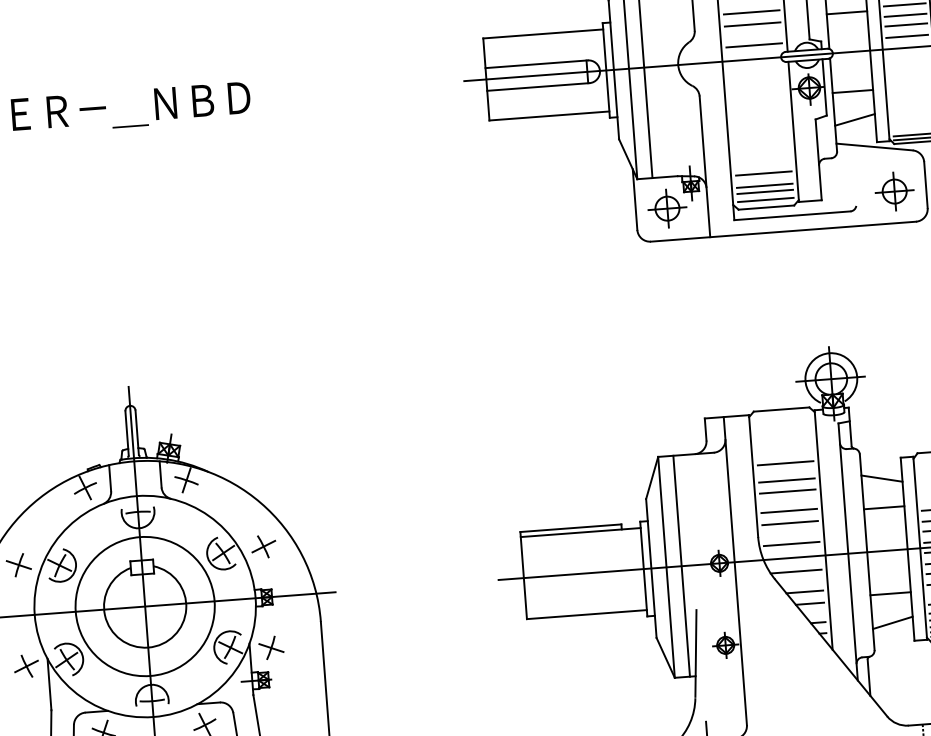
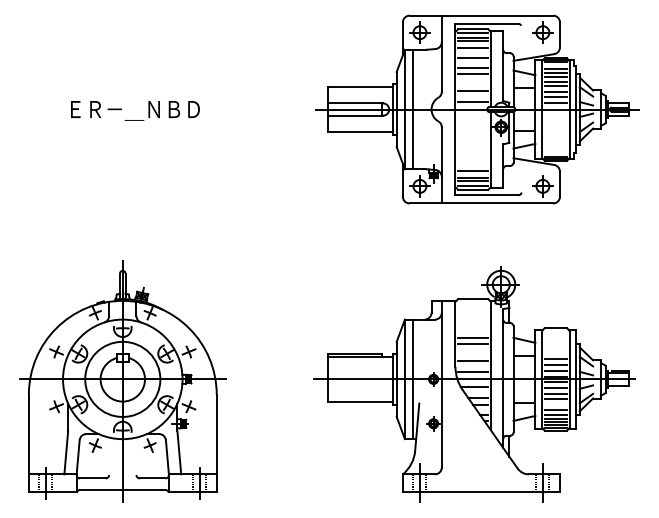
line: (752, 12) -> (473, 84), removed
line: (786, 463) -> (473, 328), removed
line: (789, 511) -> (473, 354), removed

